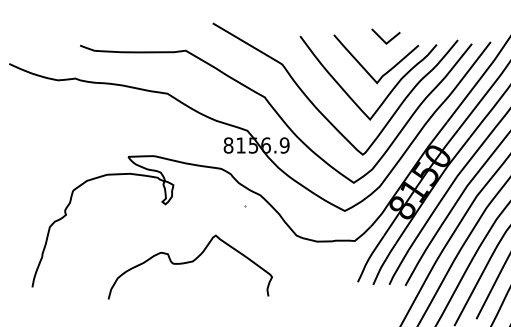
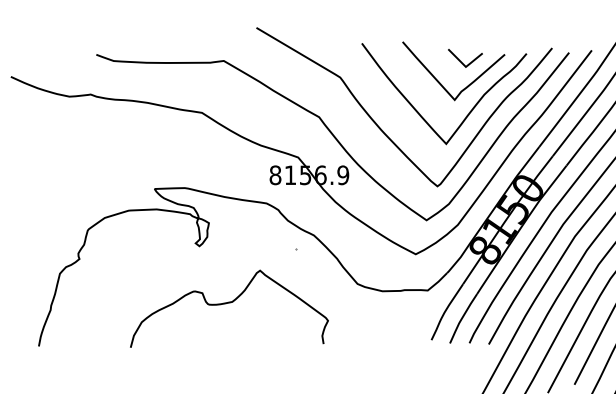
line: (382, 38) -> (461, 60), moved
curve: (189, 263) -> (228, 304), moved

